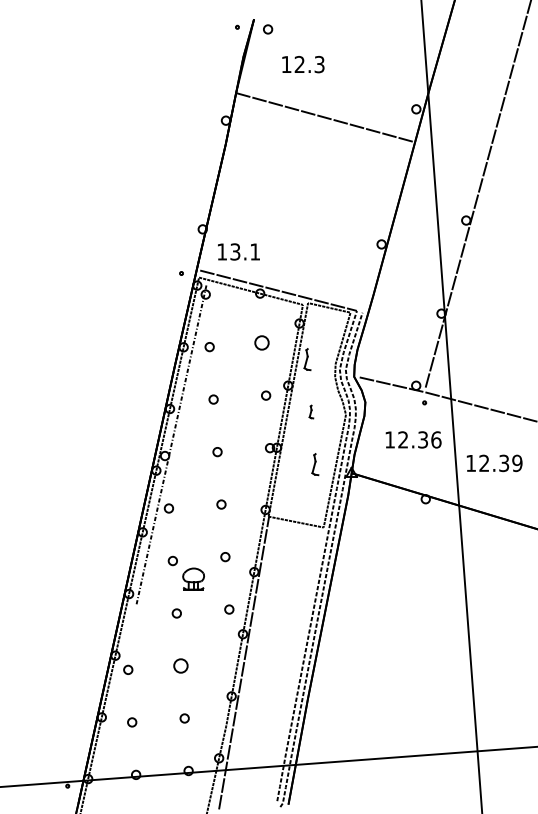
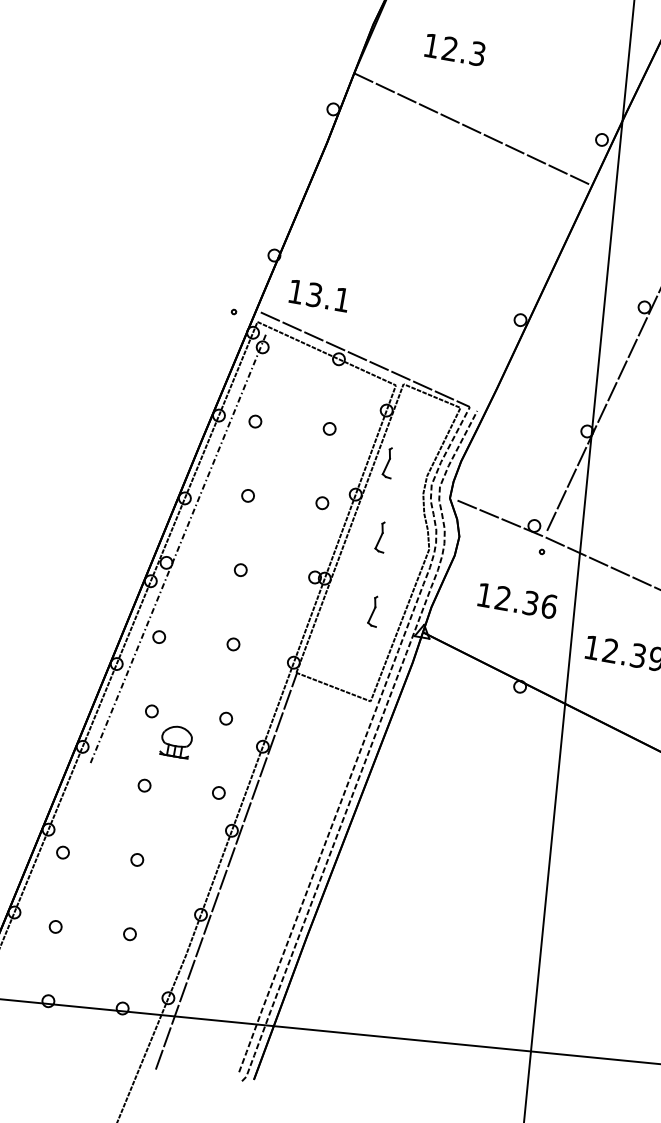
part: (262, 343) -> (330, 429), size x0.62
part: (311, 411) -> (381, 536), size x1.67
part: (180, 665) -> (137, 859), size x0.62

